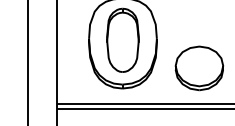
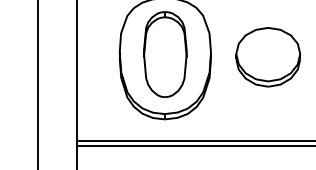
part: (198, 68) -> (266, 57), moved

